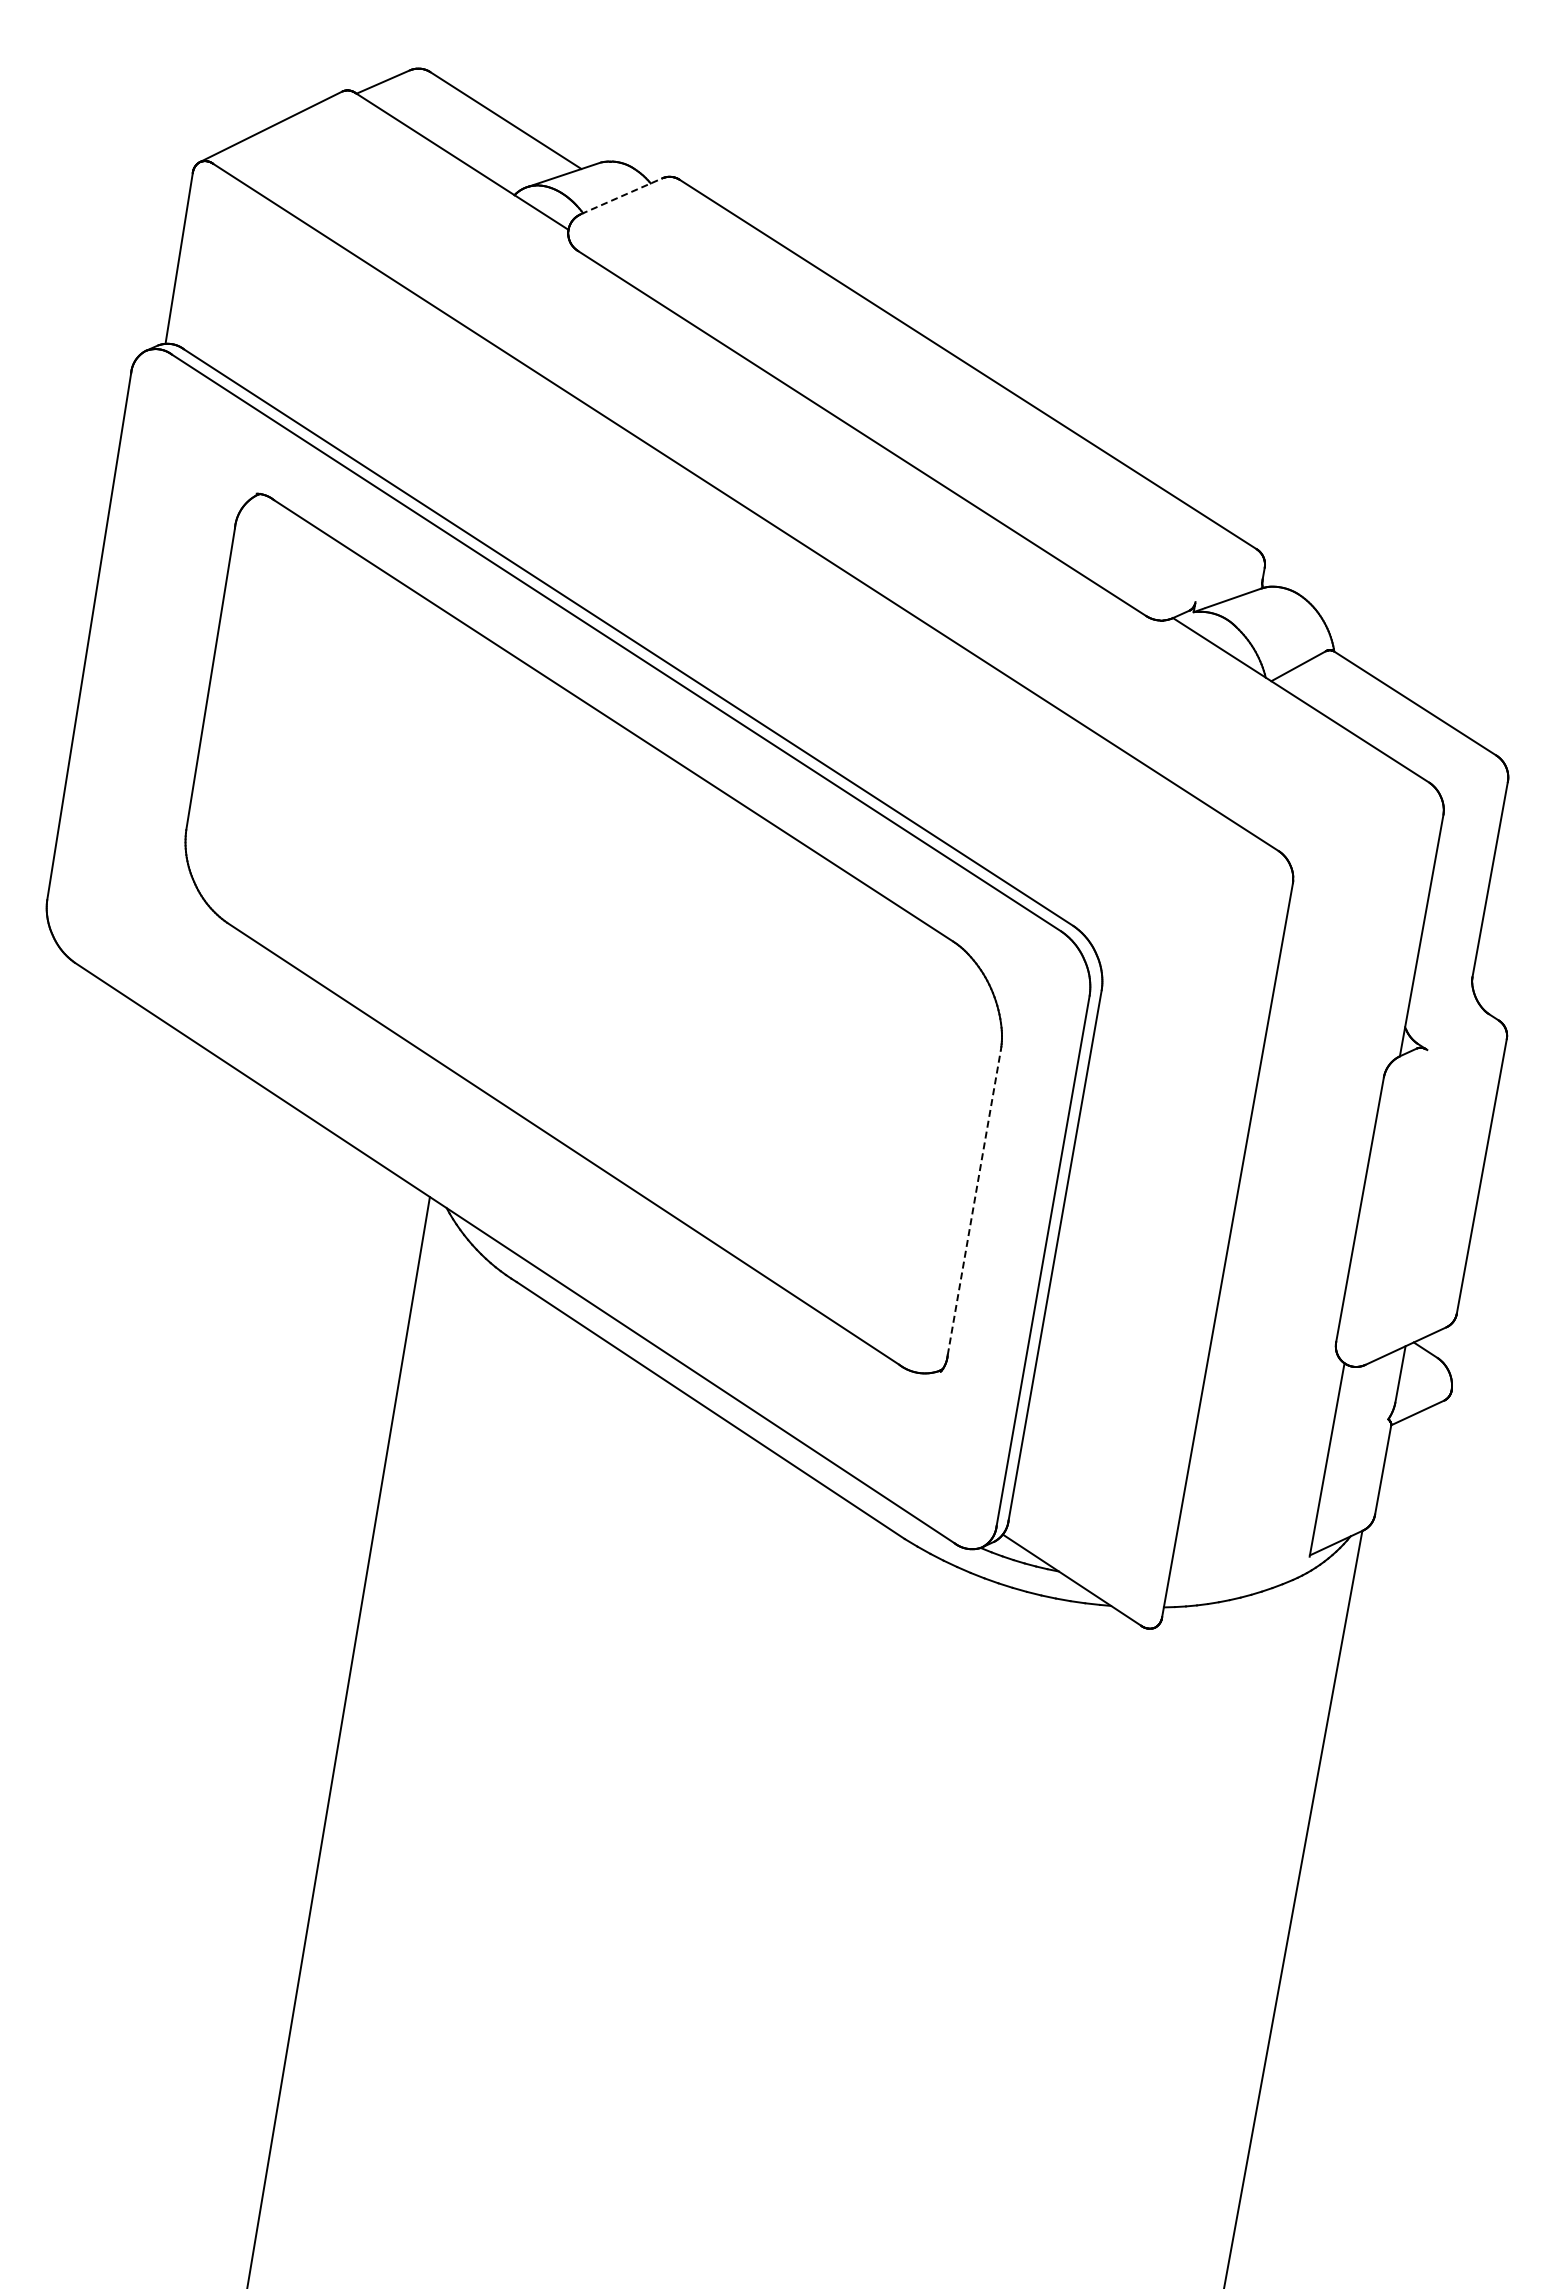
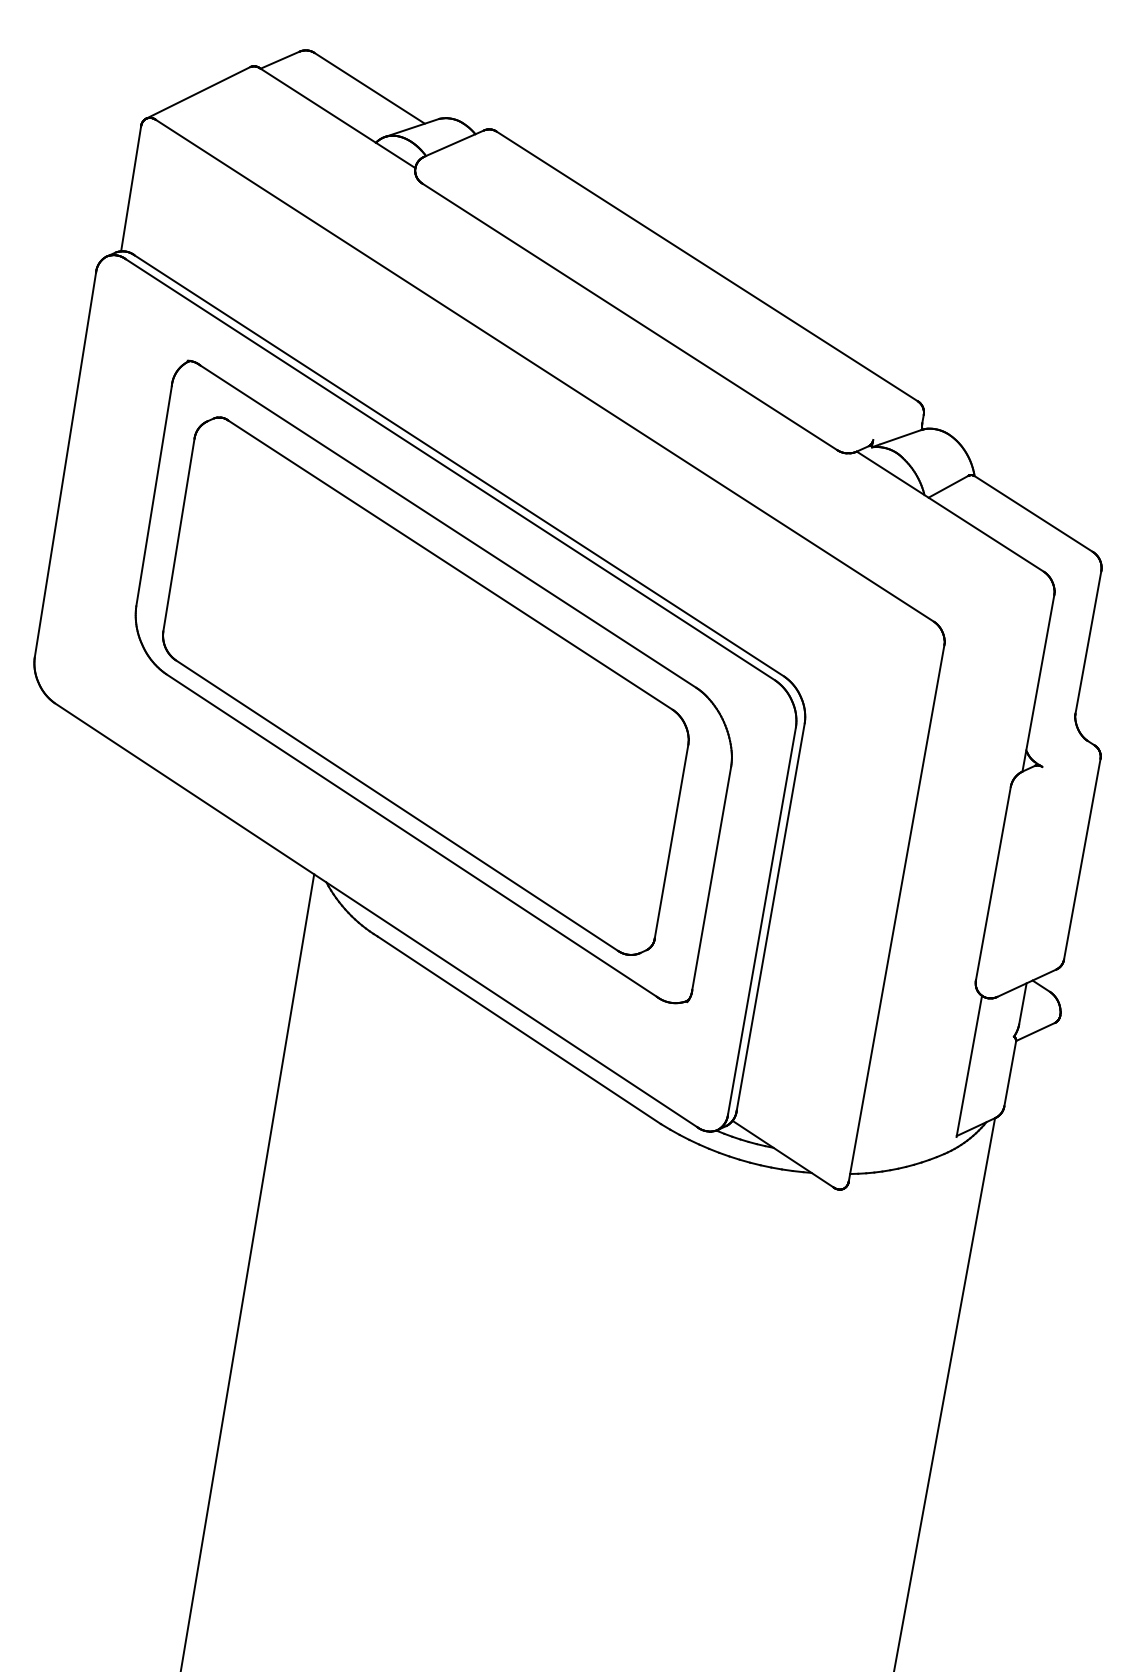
line: (622, 196) -> (454, 143), dashed -> solid
part: (582, 939) -> (425, 686), added
line: (974, 1201) -> (711, 877), dashed -> solid

